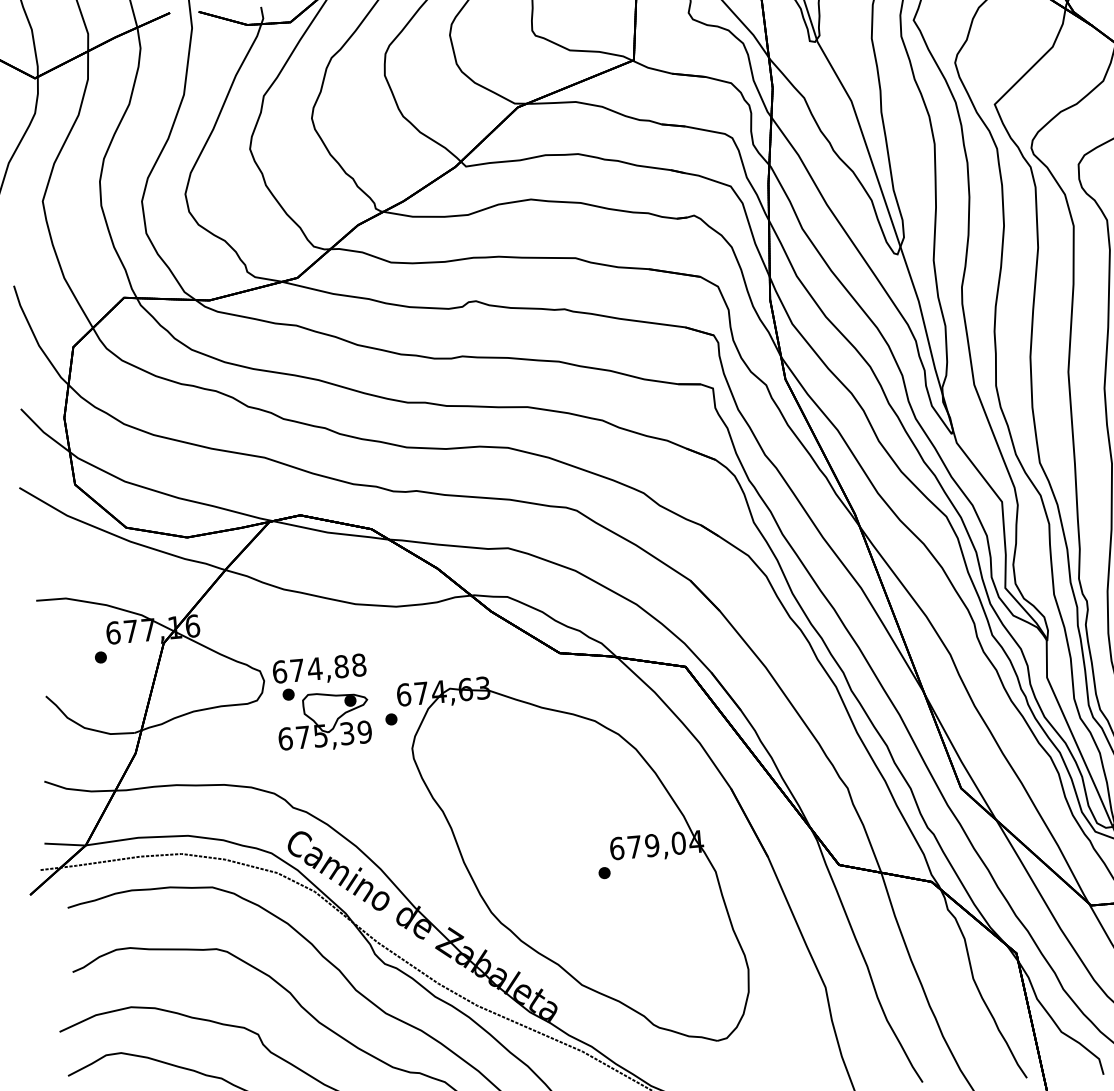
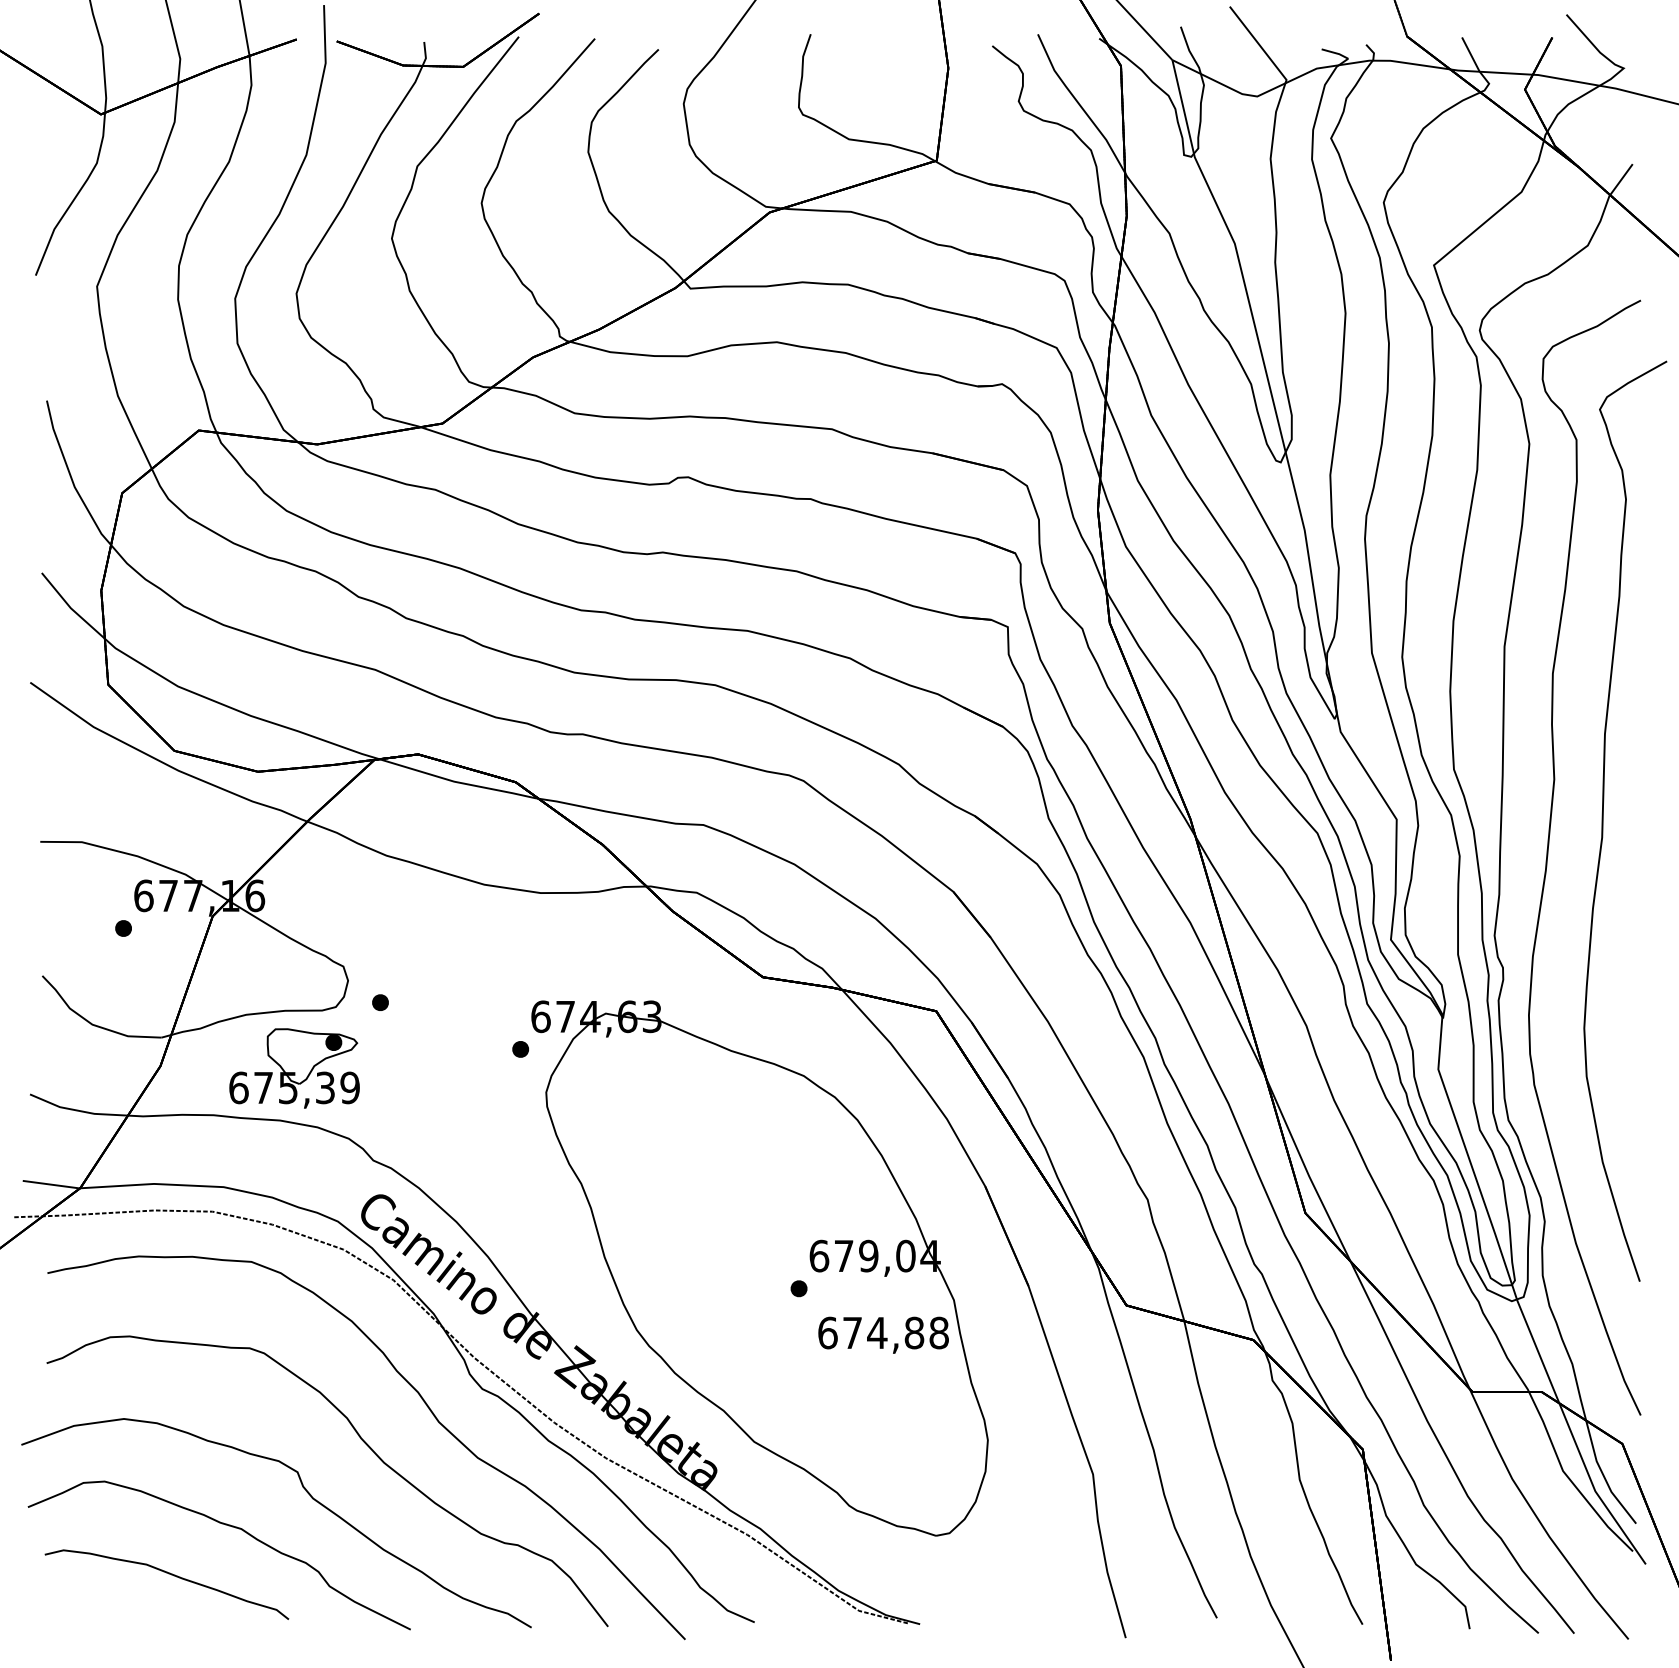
text: (319, 669) -> (883, 1334), moved
part: (324, 721) -> (294, 1068), moved

